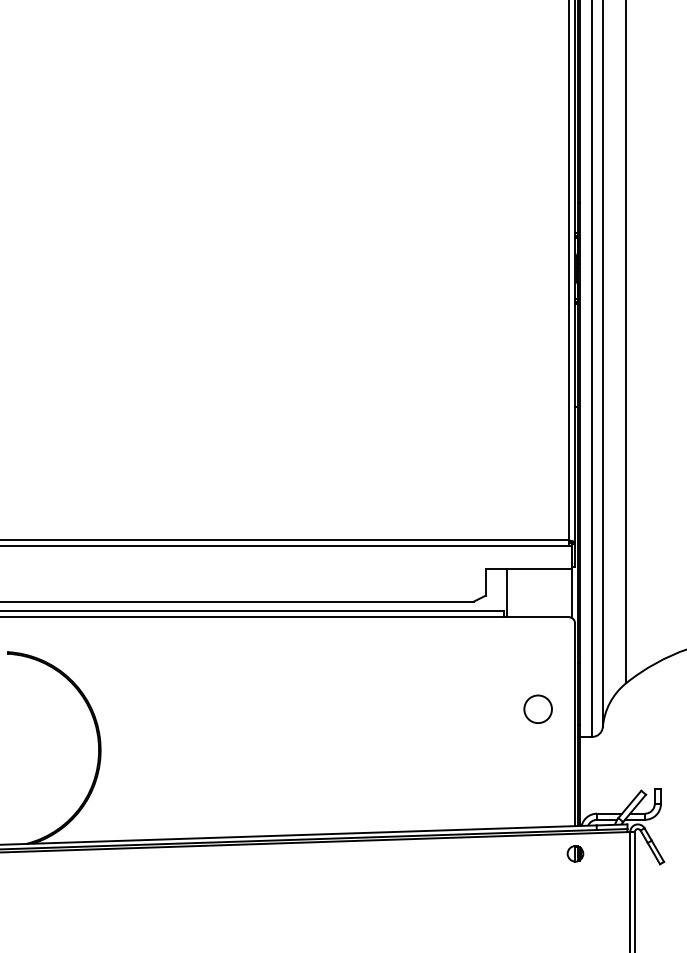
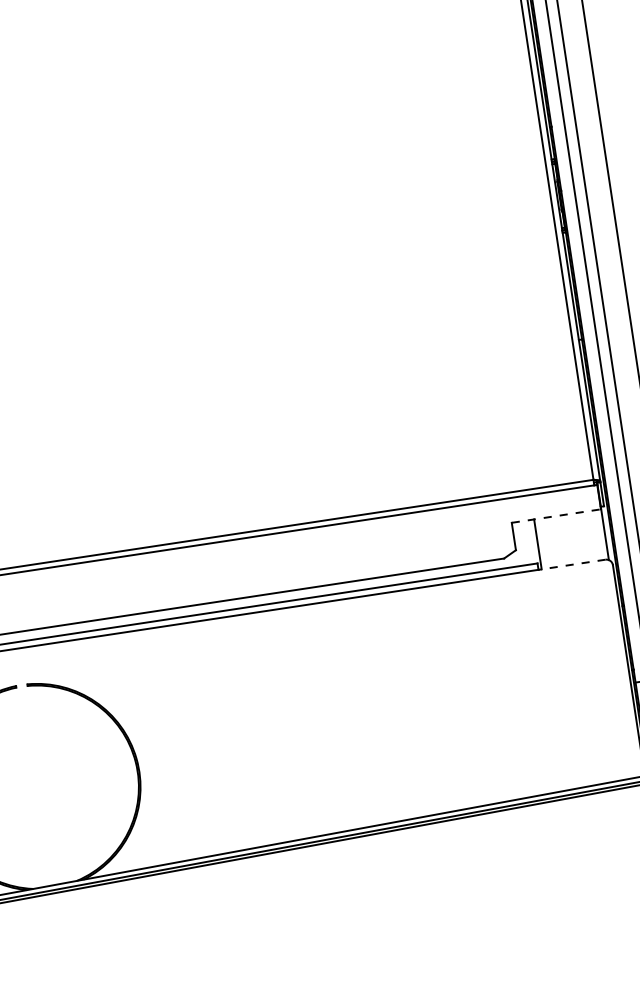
line: (528, 569) -> (556, 516), solid -> dashed
line: (536, 617) -> (571, 565), solid -> dashed
circle: (537, 708) -> (587, 659), removed

